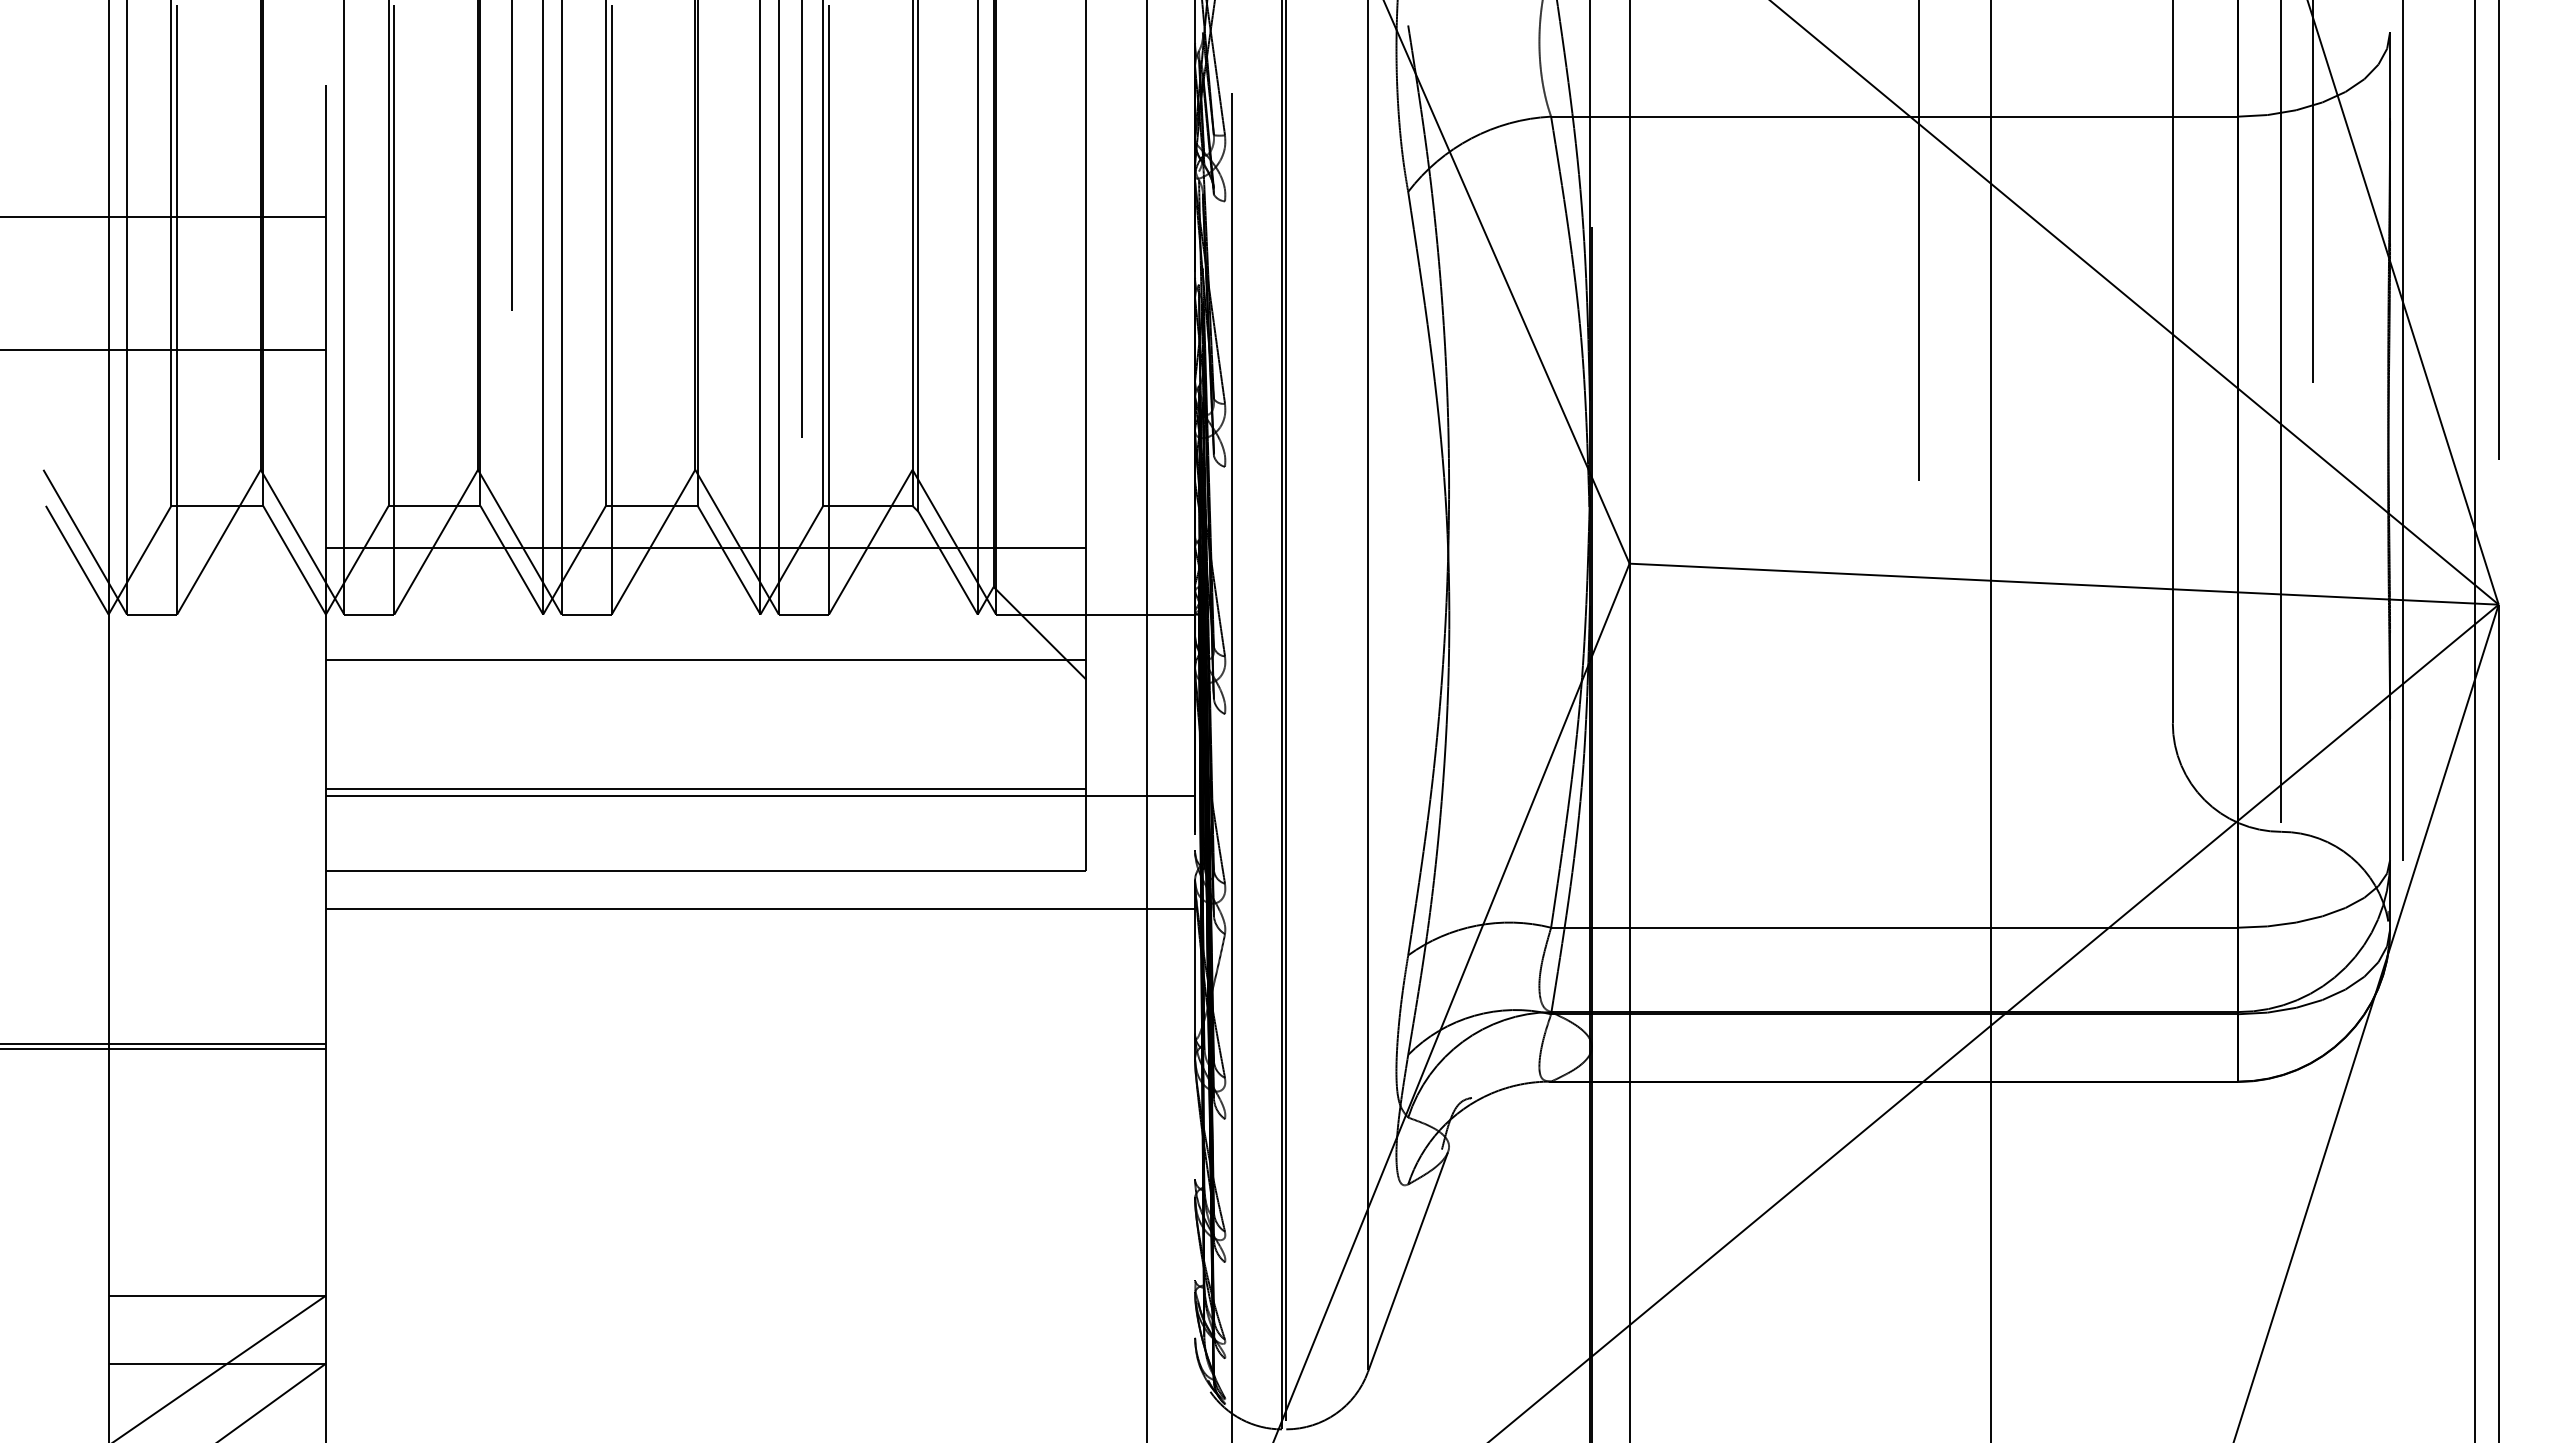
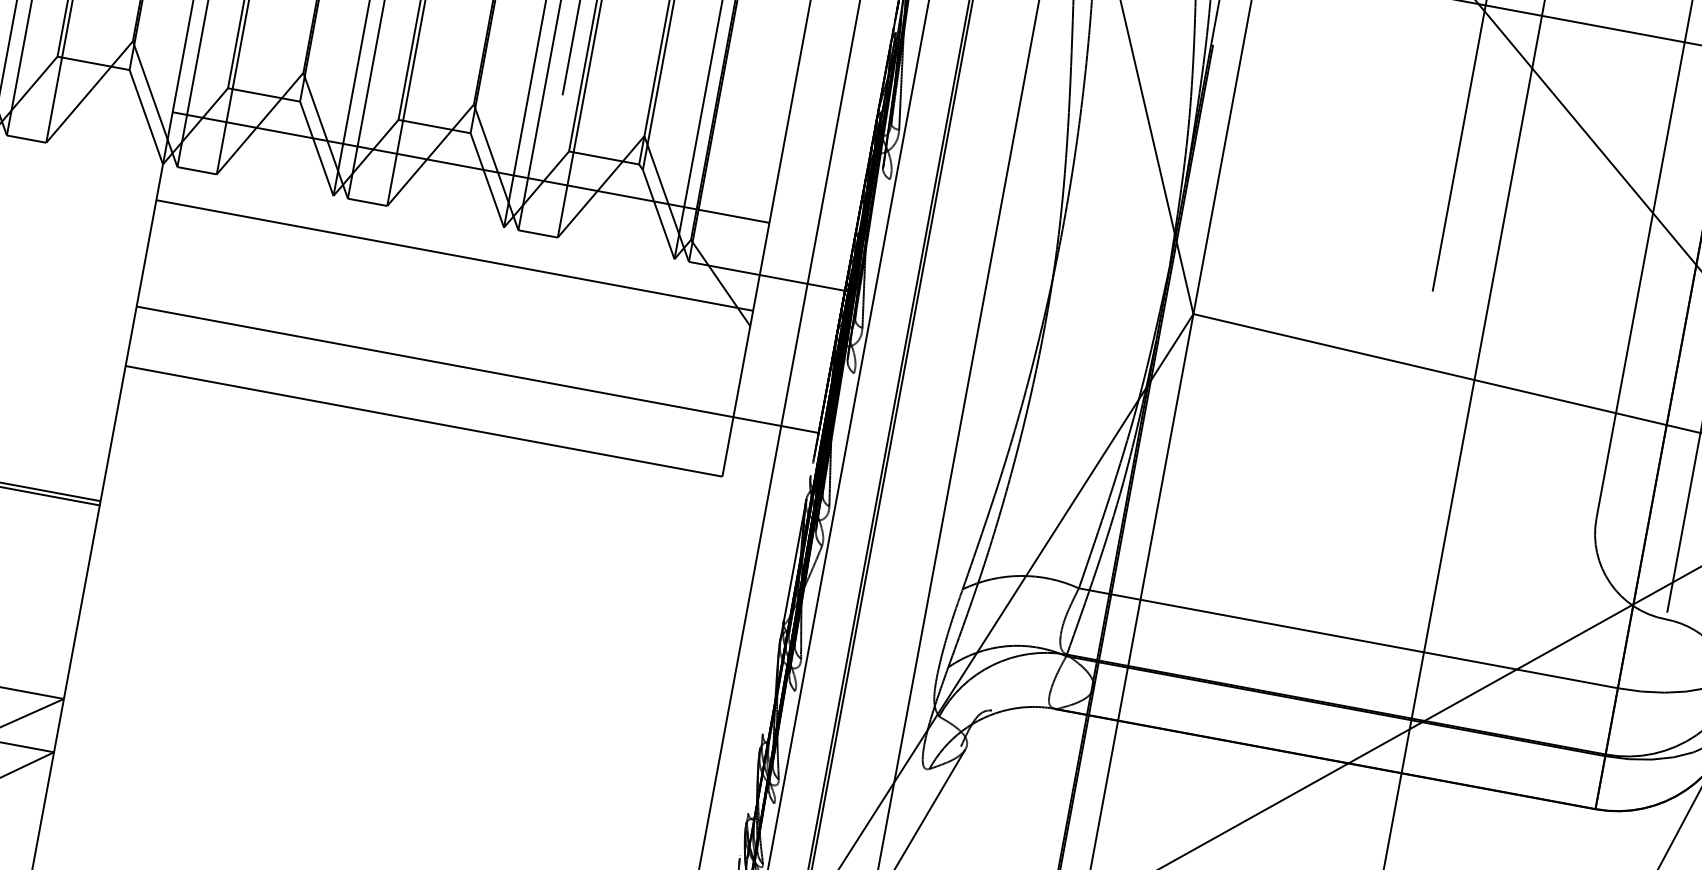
line: (705, 788) -> (435, 356), removed
line: (760, 909) -> (461, 459), removed

